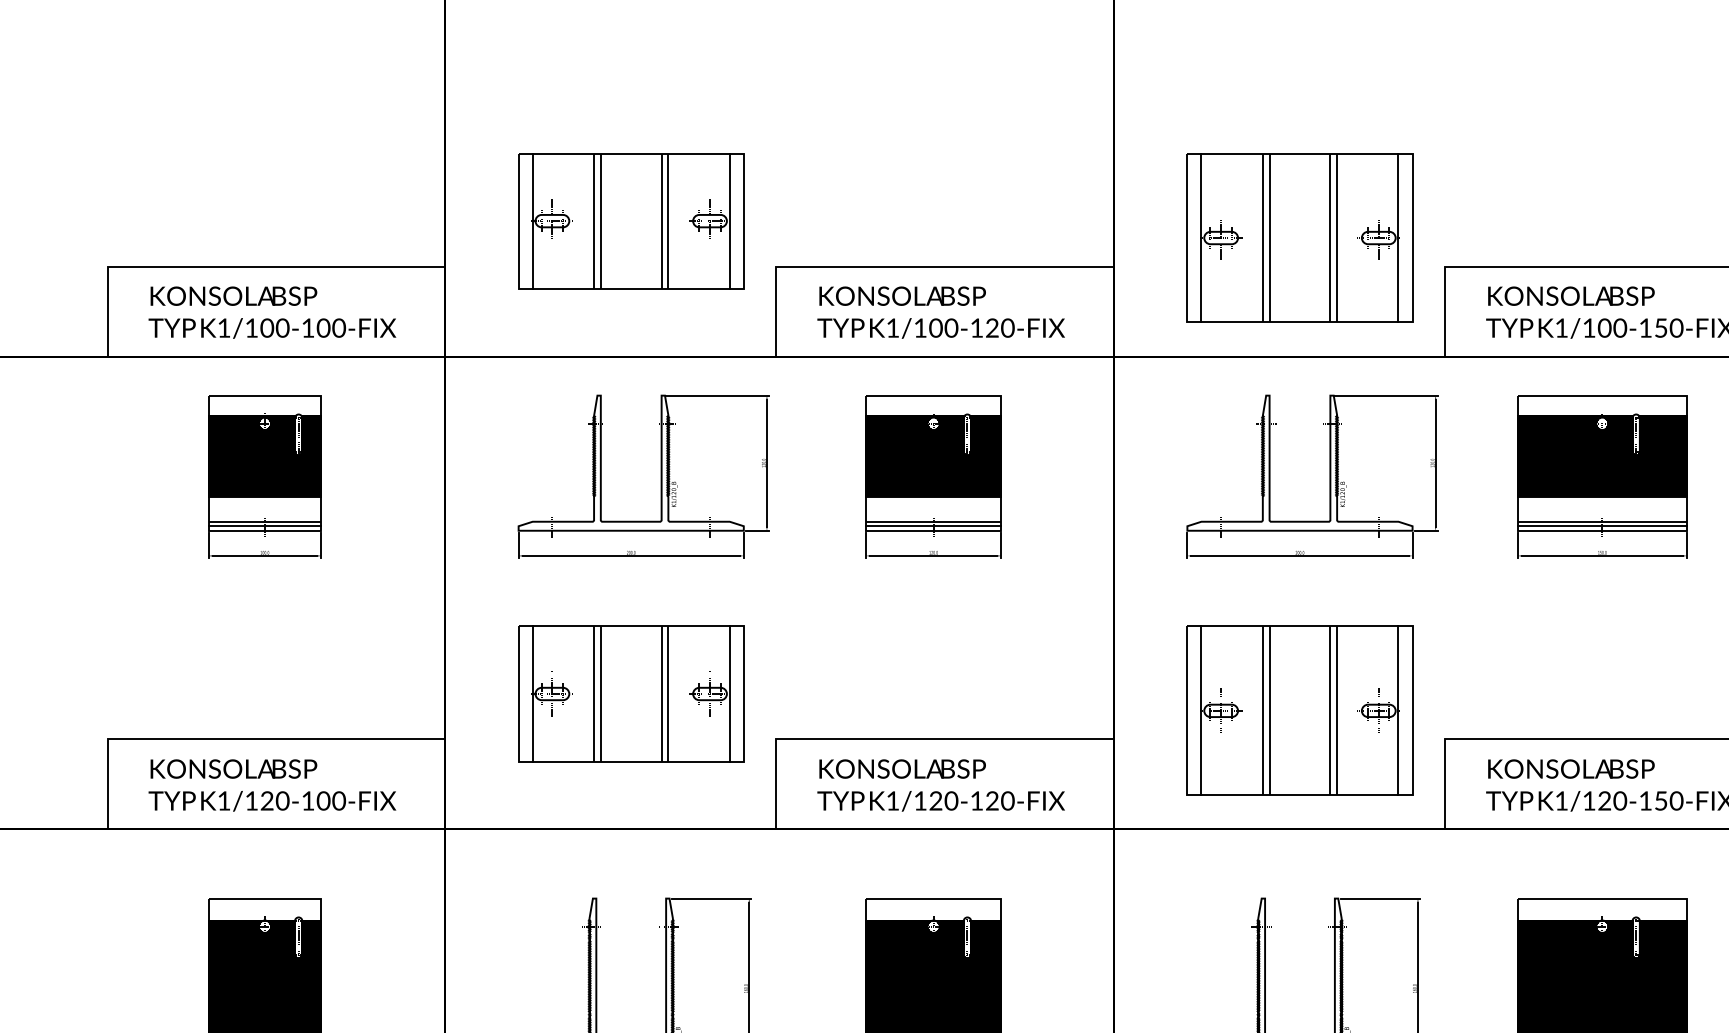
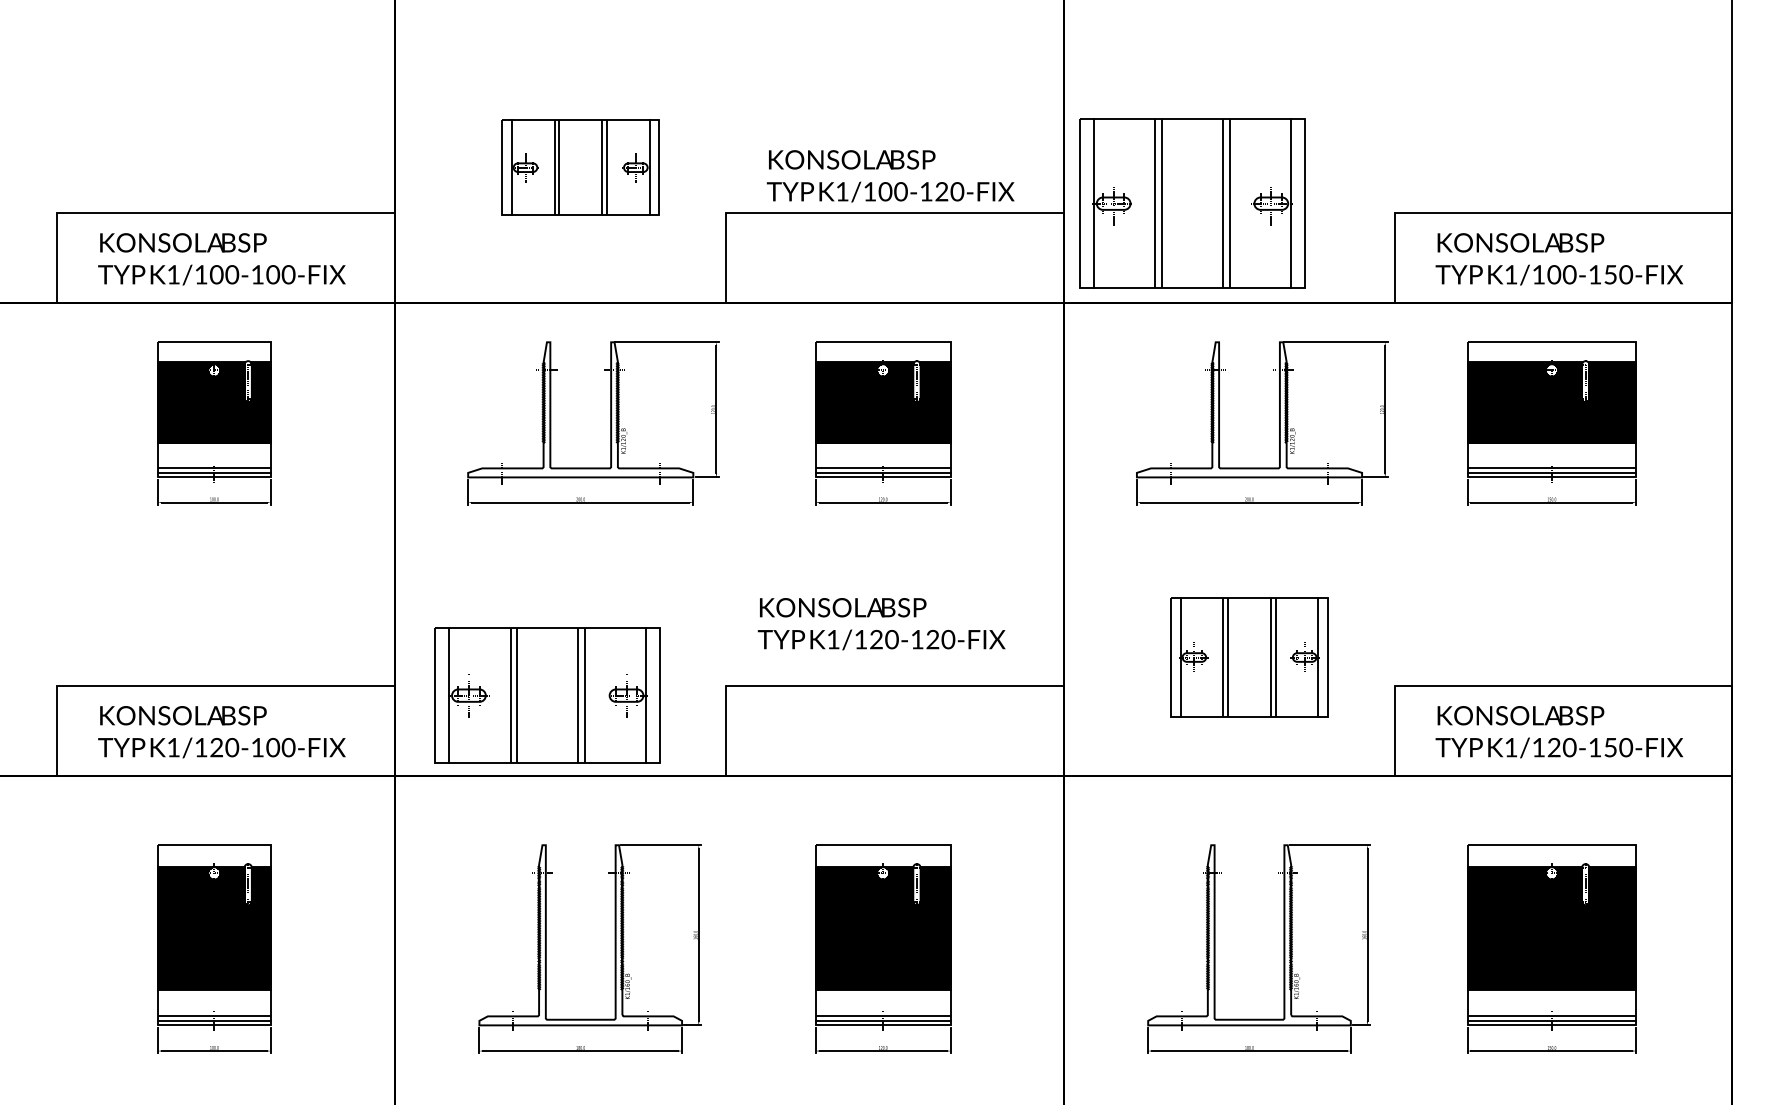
part: (630, 220) -> (580, 167), size x0.7
part: (1299, 237) -> (1192, 203), moved
text: (940, 312) -> (890, 176), moved
part: (630, 693) -> (547, 695), moved
part: (1299, 710) -> (1249, 657), size x0.7
text: (940, 785) -> (881, 624), moved

